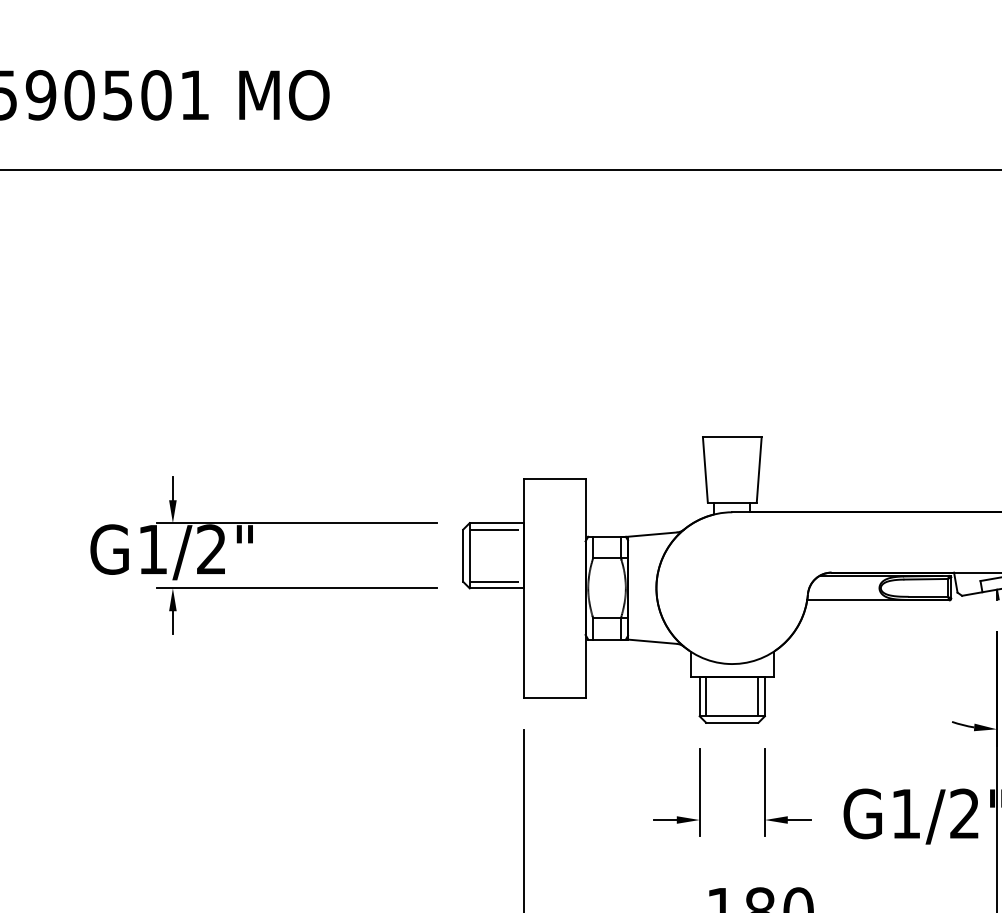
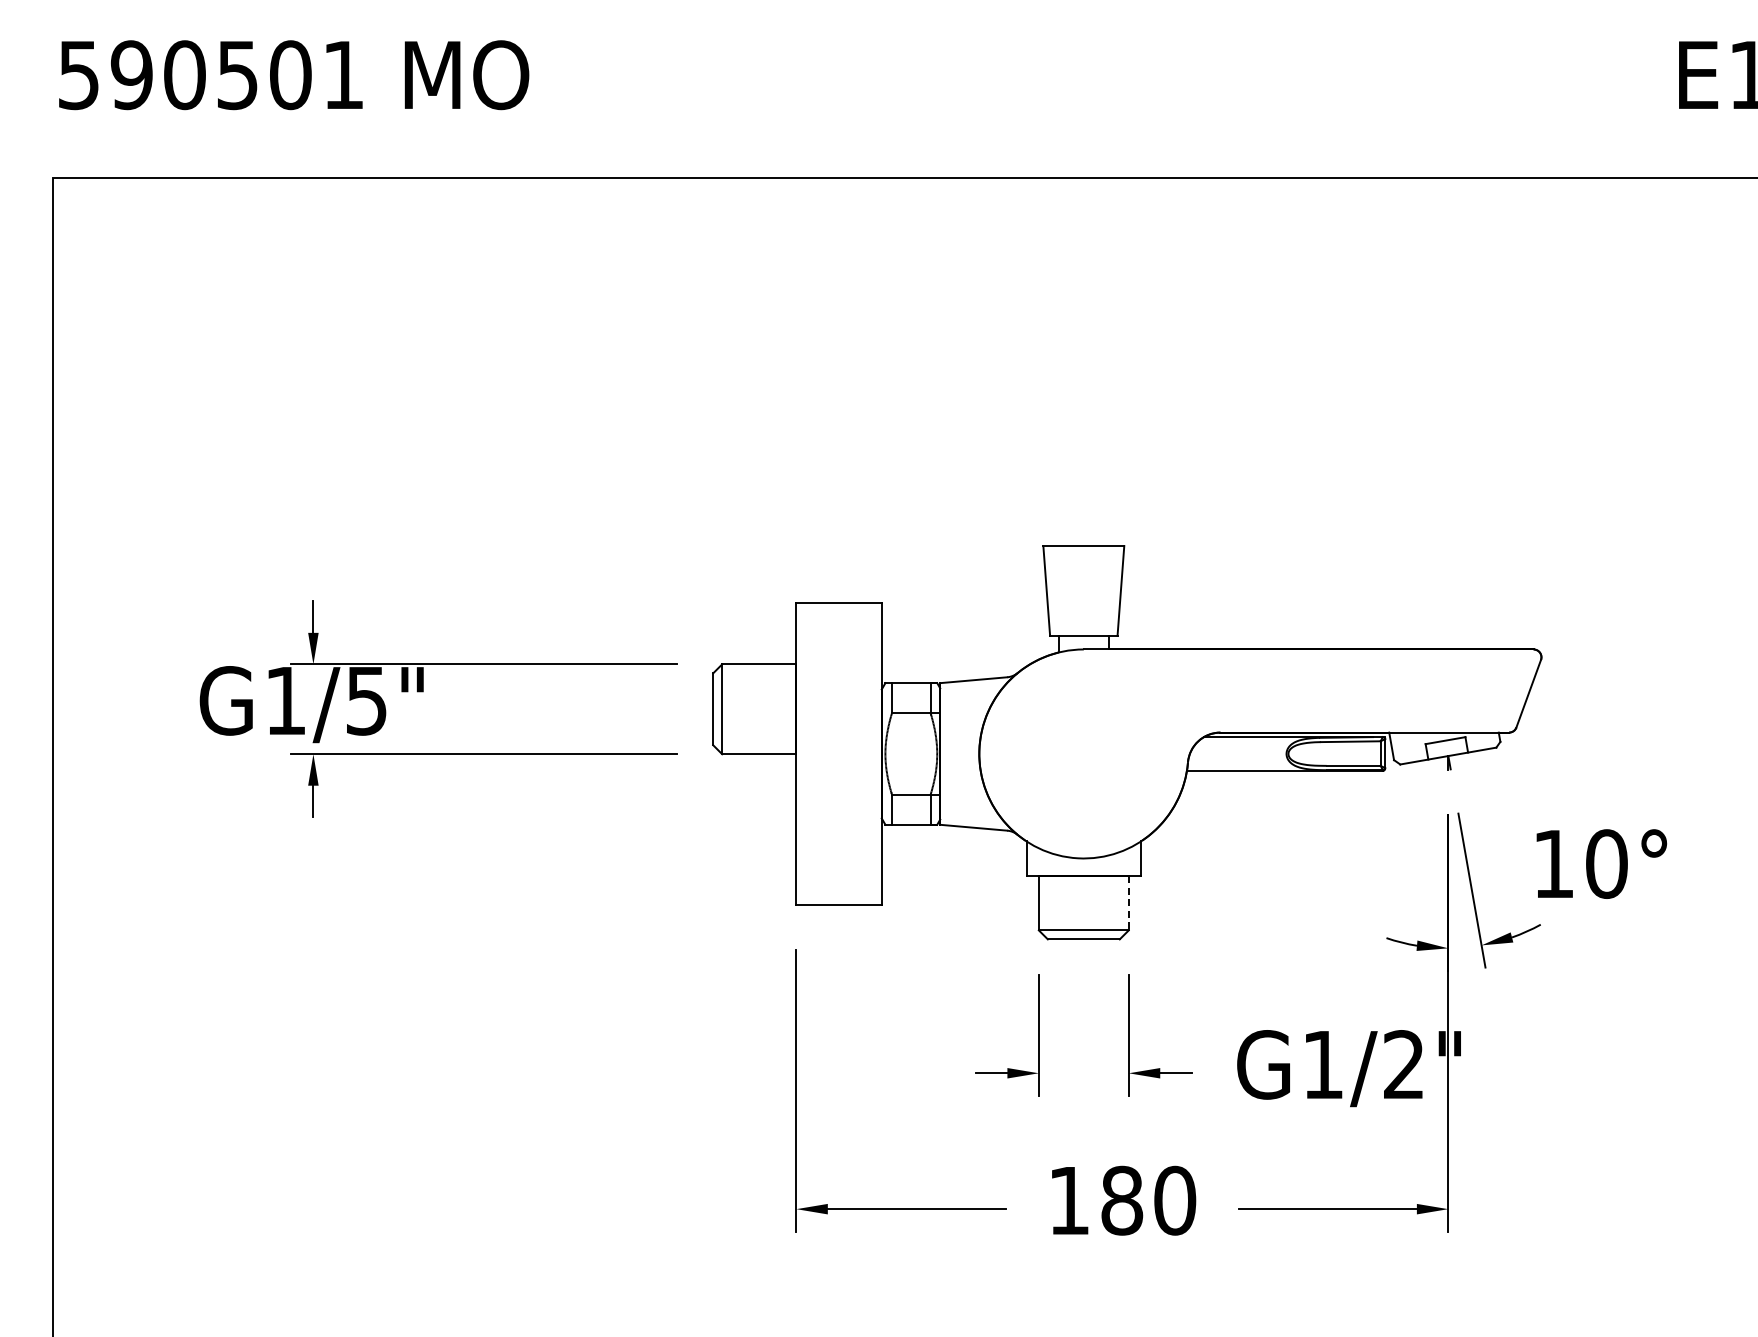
line: (496, 529) -> (759, 673), removed
text: (211, 549) -> (366, 700), G1/2" -> G1/5"
line: (496, 582) -> (759, 745), removed
line: (705, 696) -> (1047, 903), removed
line: (758, 696) -> (1119, 903), removed
line: (764, 696) -> (1128, 903), solid -> dashed

